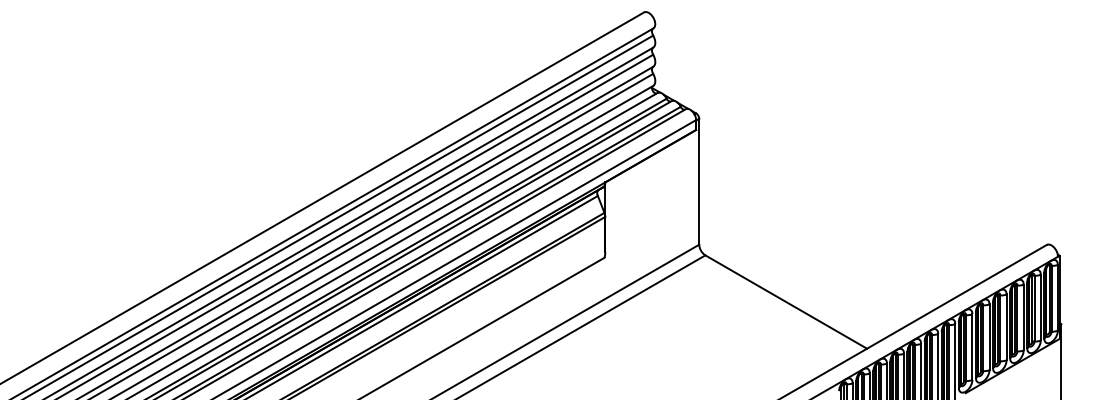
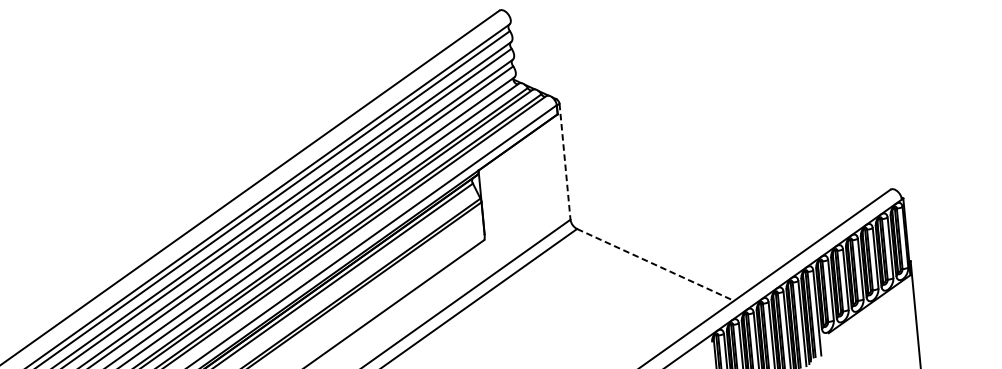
line: (699, 181) -> (565, 161), solid -> dashed
line: (786, 302) -> (655, 265), solid -> dashed

